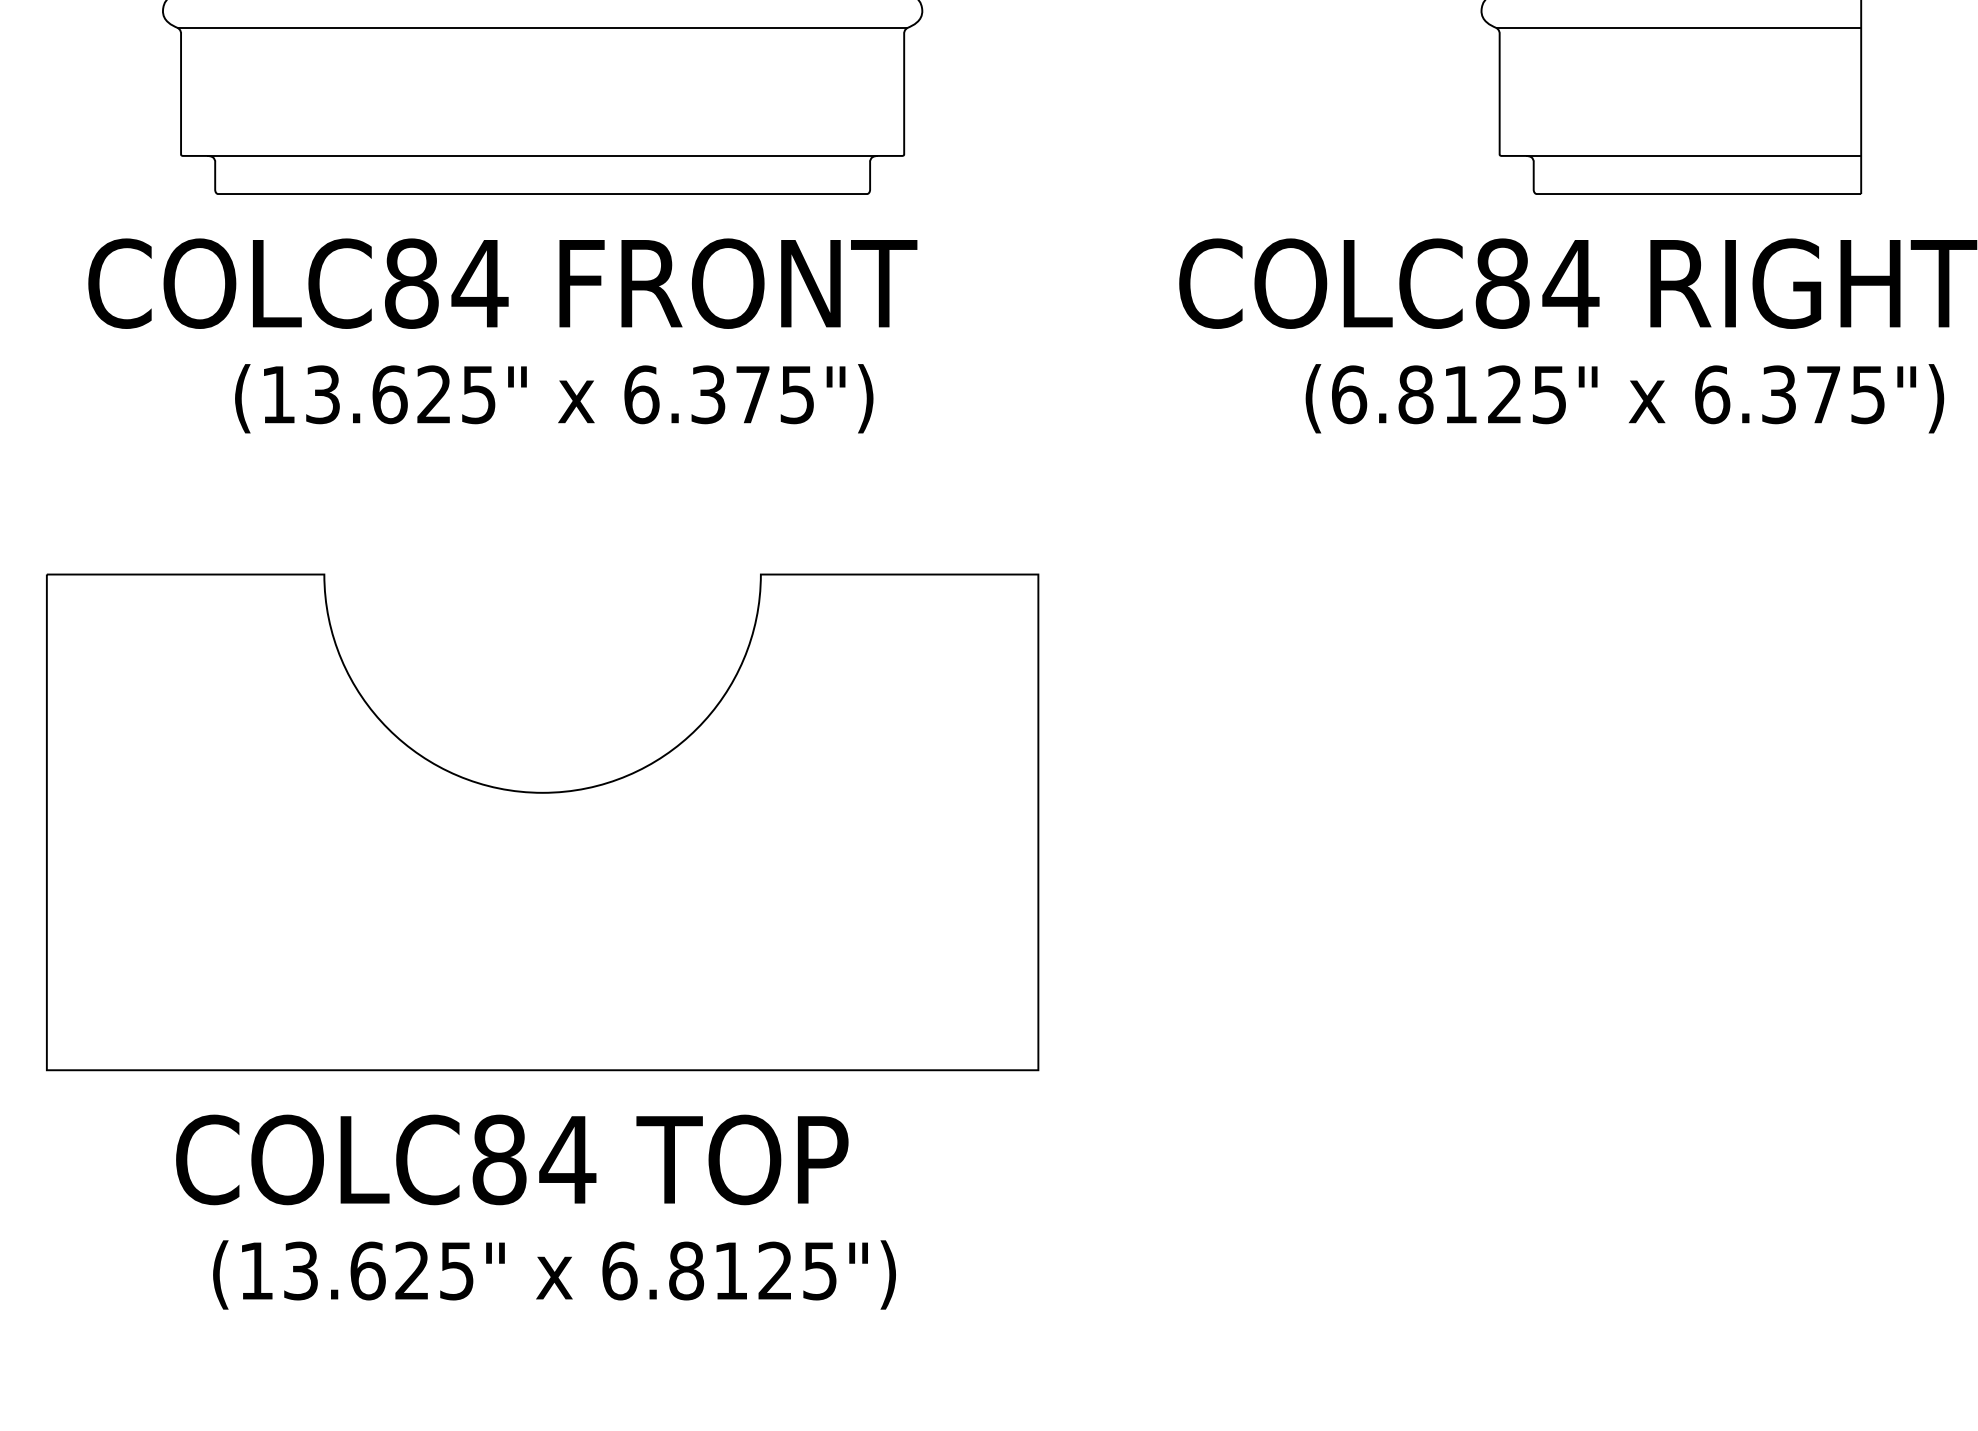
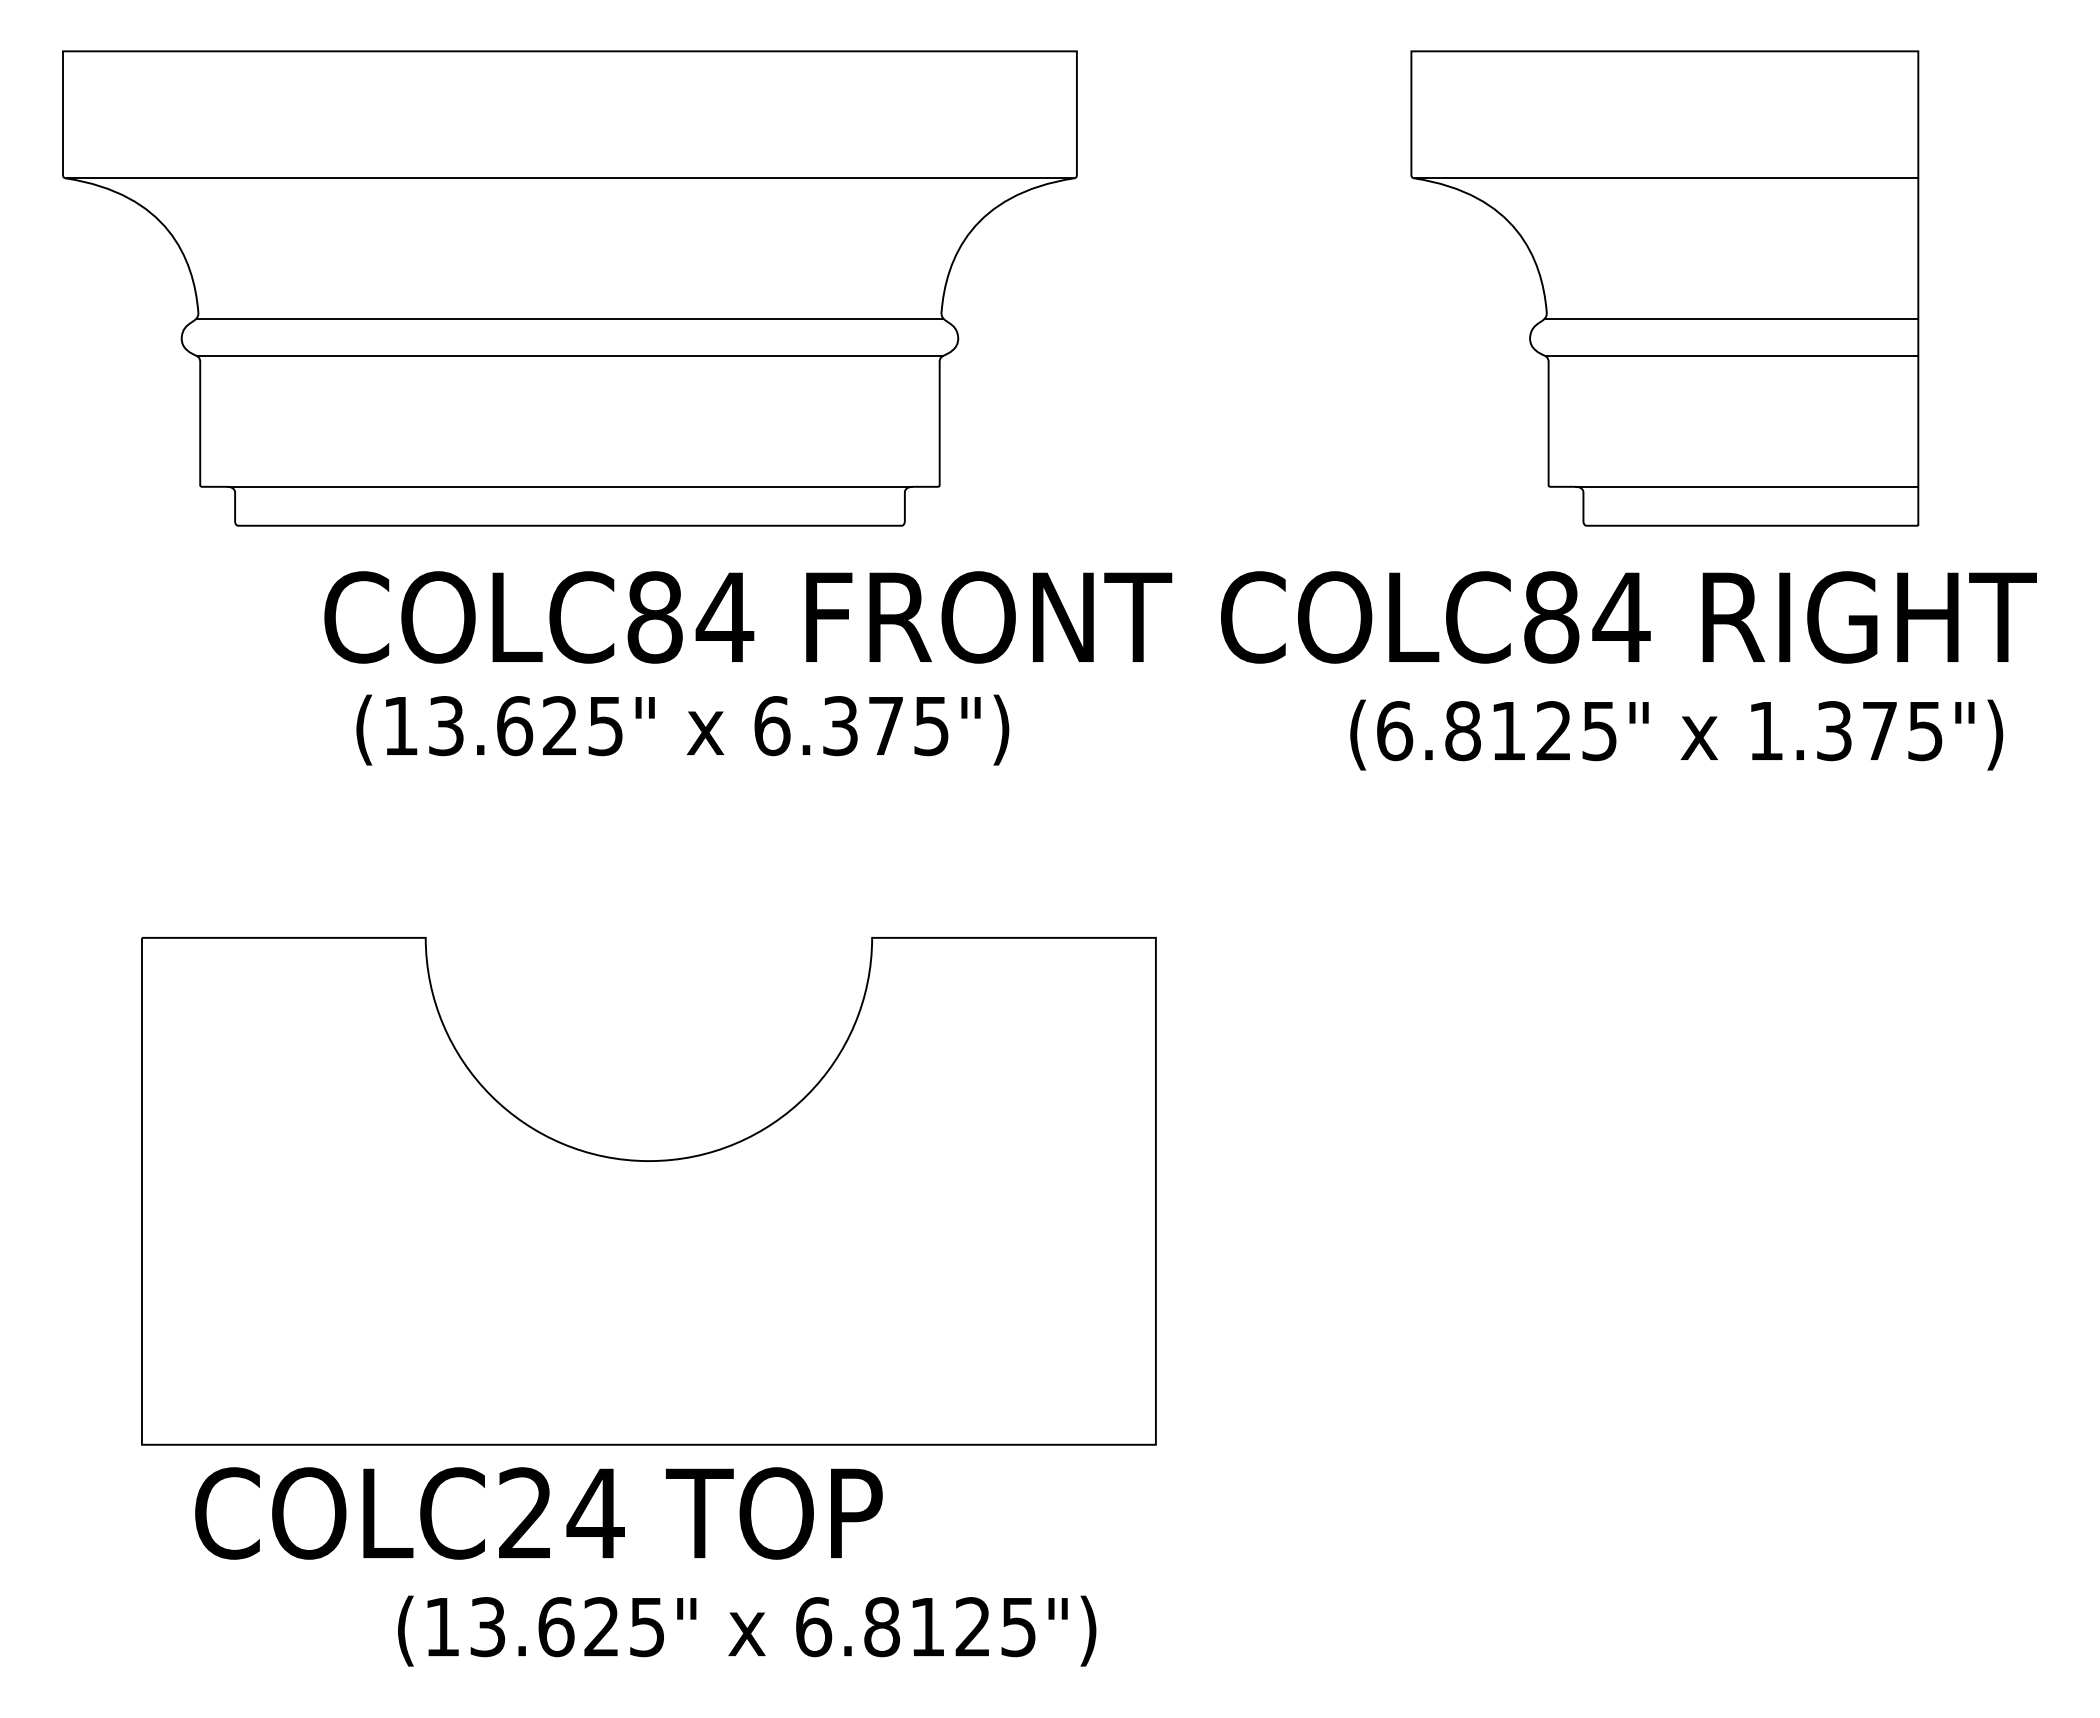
text: (503, 283) -> (748, 617), moved
text: (1712, 395) -> (1766, 731), 6.375") -> 1.375")
text: (553, 398) -> (682, 729), moved
part: (542, 822) -> (648, 1191), moved
text: (499, 1159) -> (525, 1513), COLC84 -> COLC24
text: (554, 1274) -> (747, 1630), moved

